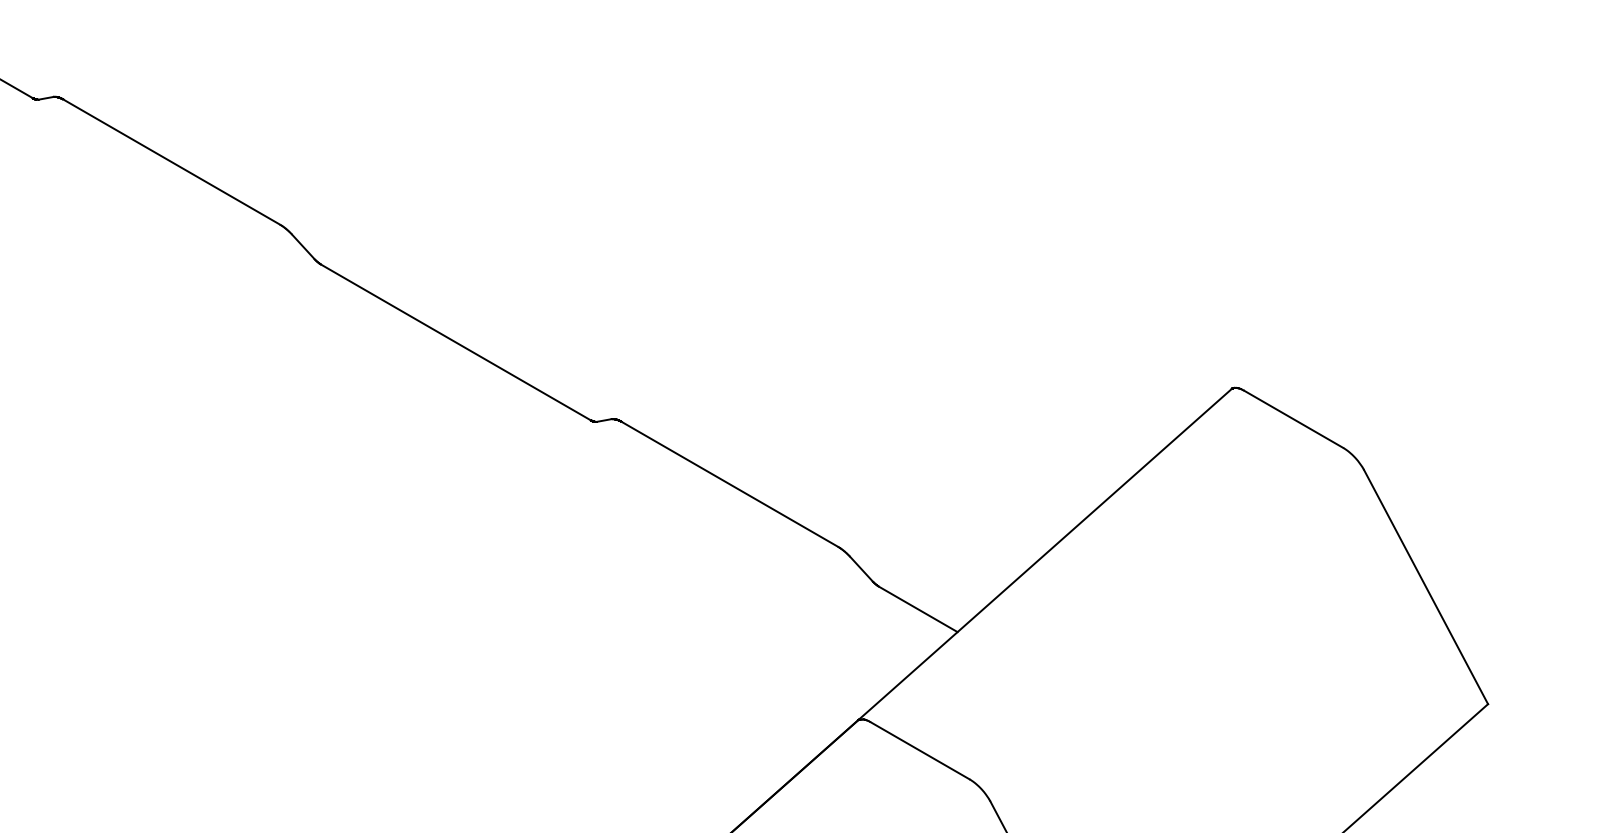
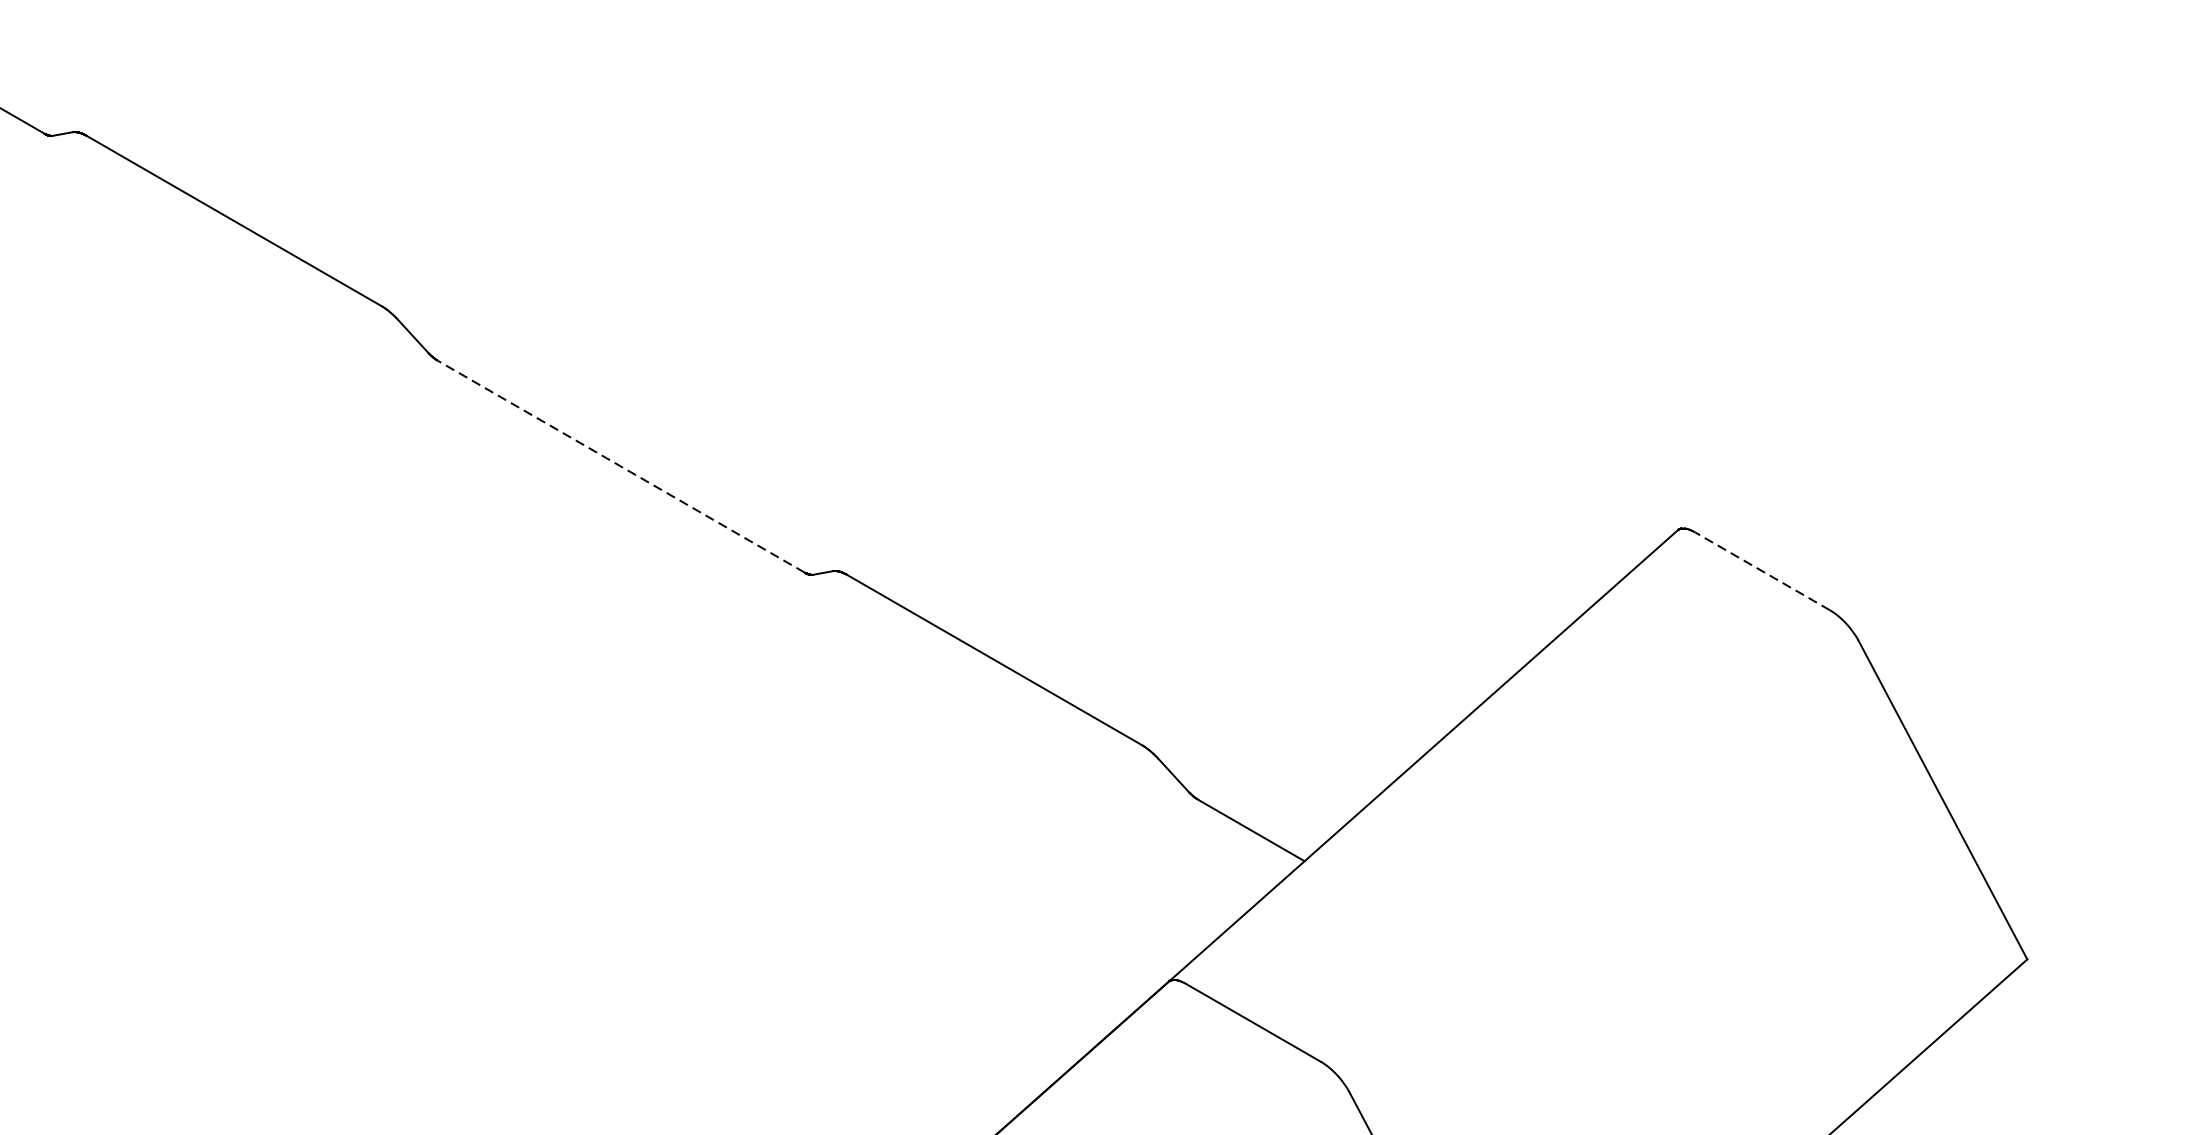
line: (455, 342) -> (620, 466), solid -> dashed
line: (1293, 419) -> (1762, 571), solid -> dashed

